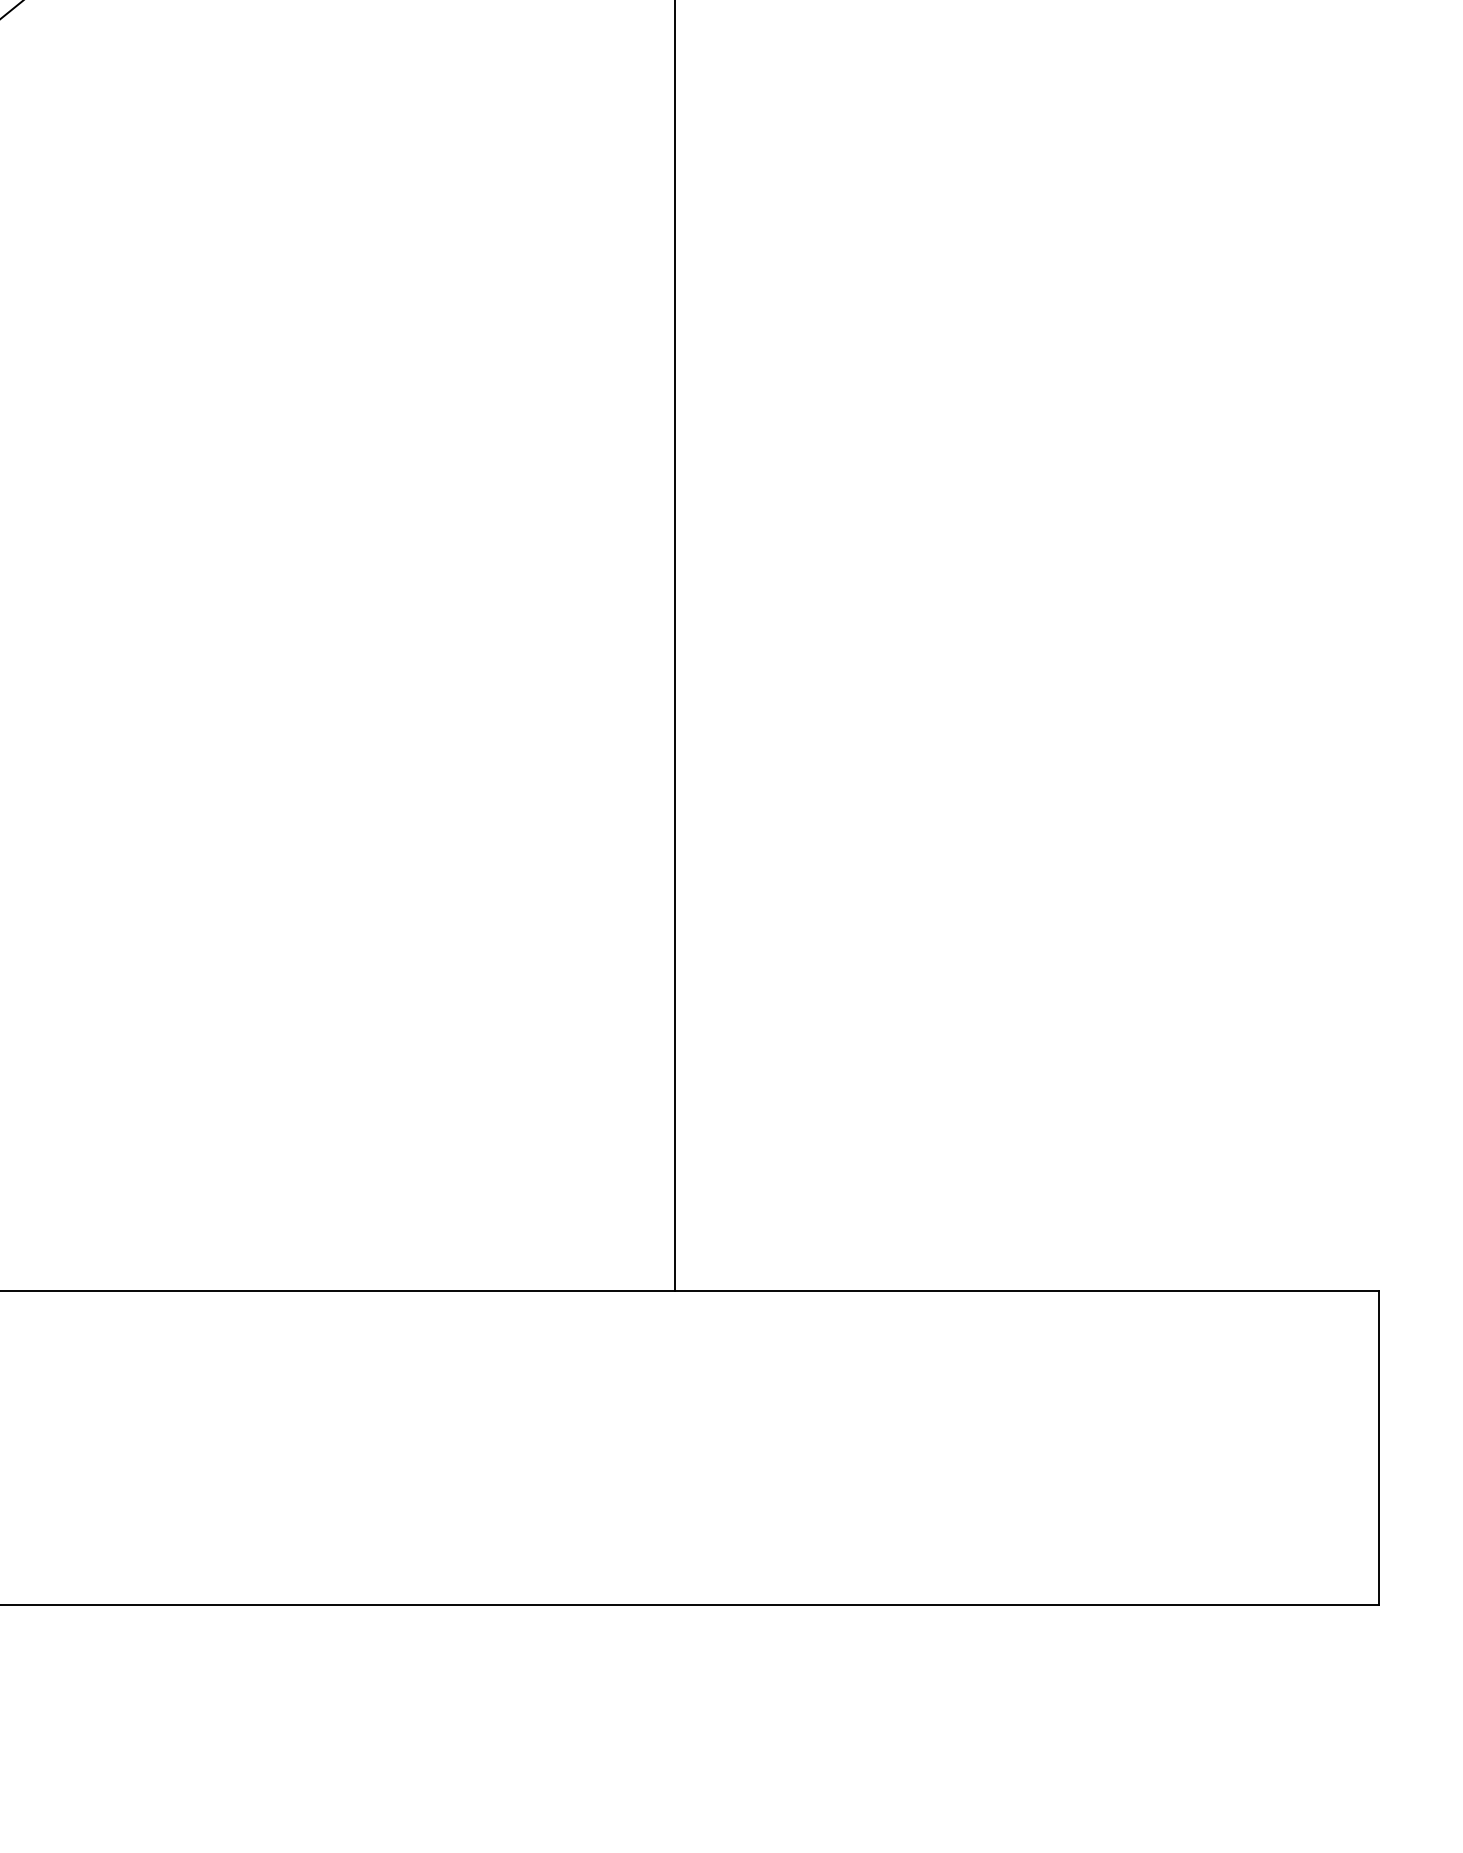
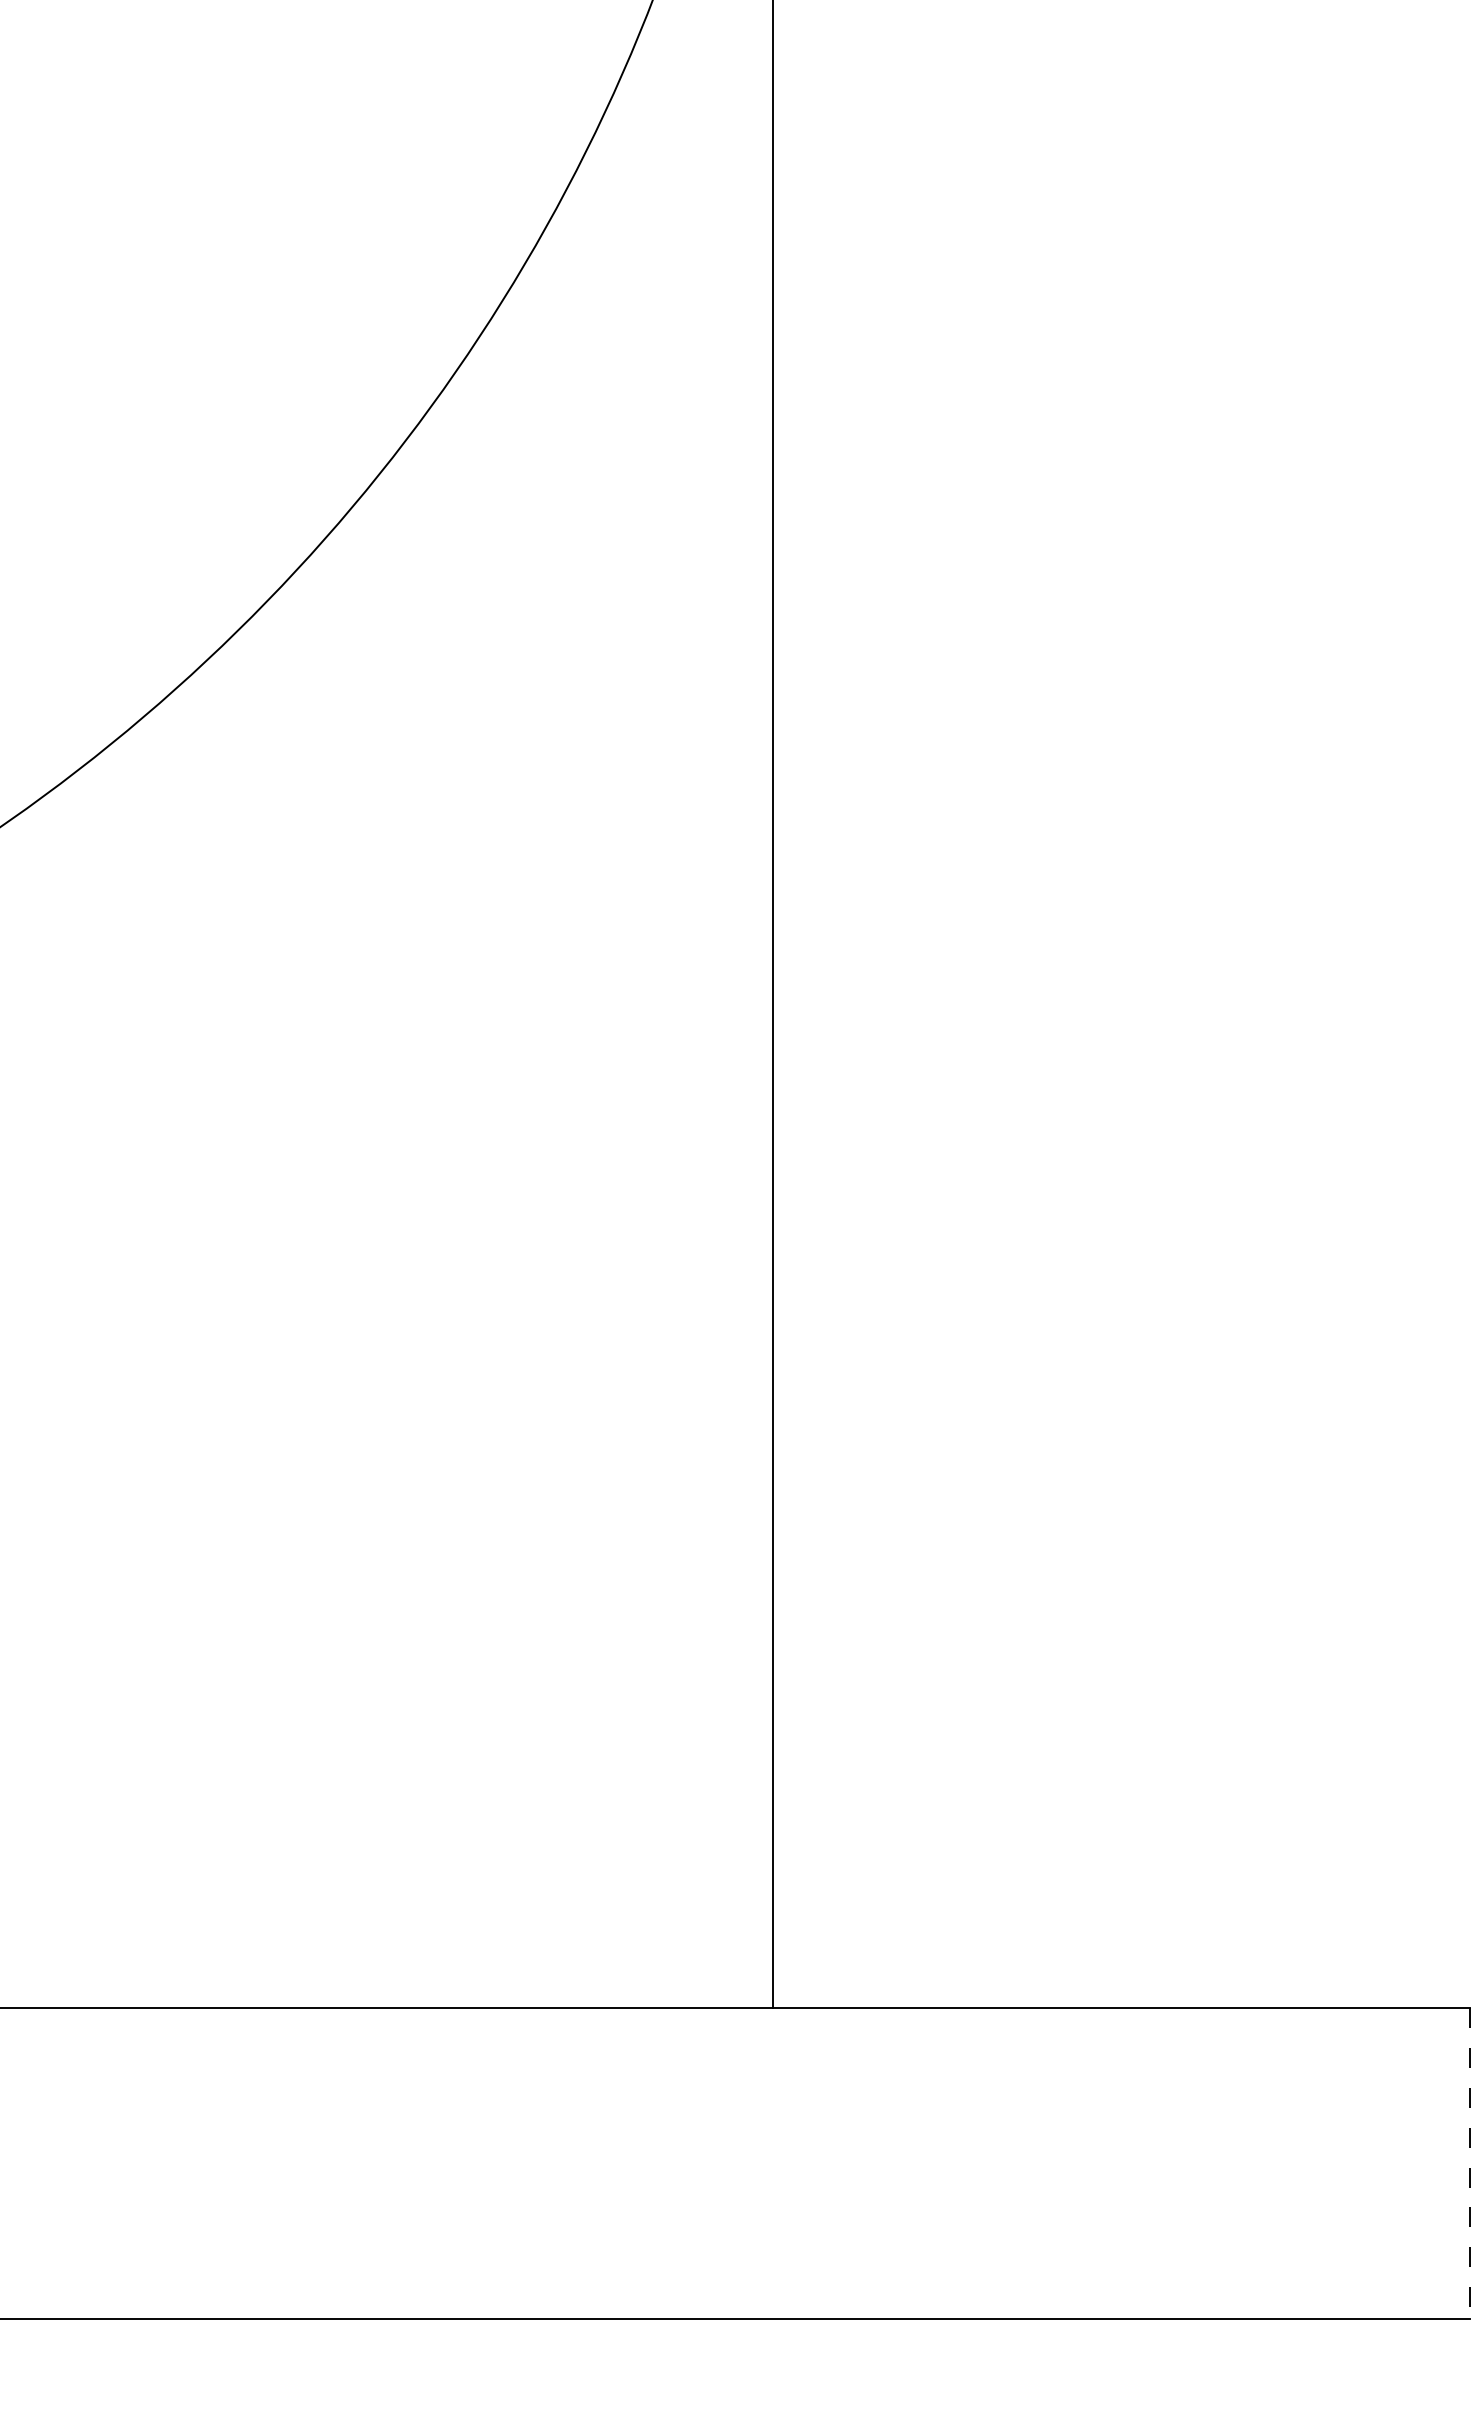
line: (1379, 1448) -> (1470, 2164), solid -> dashed

